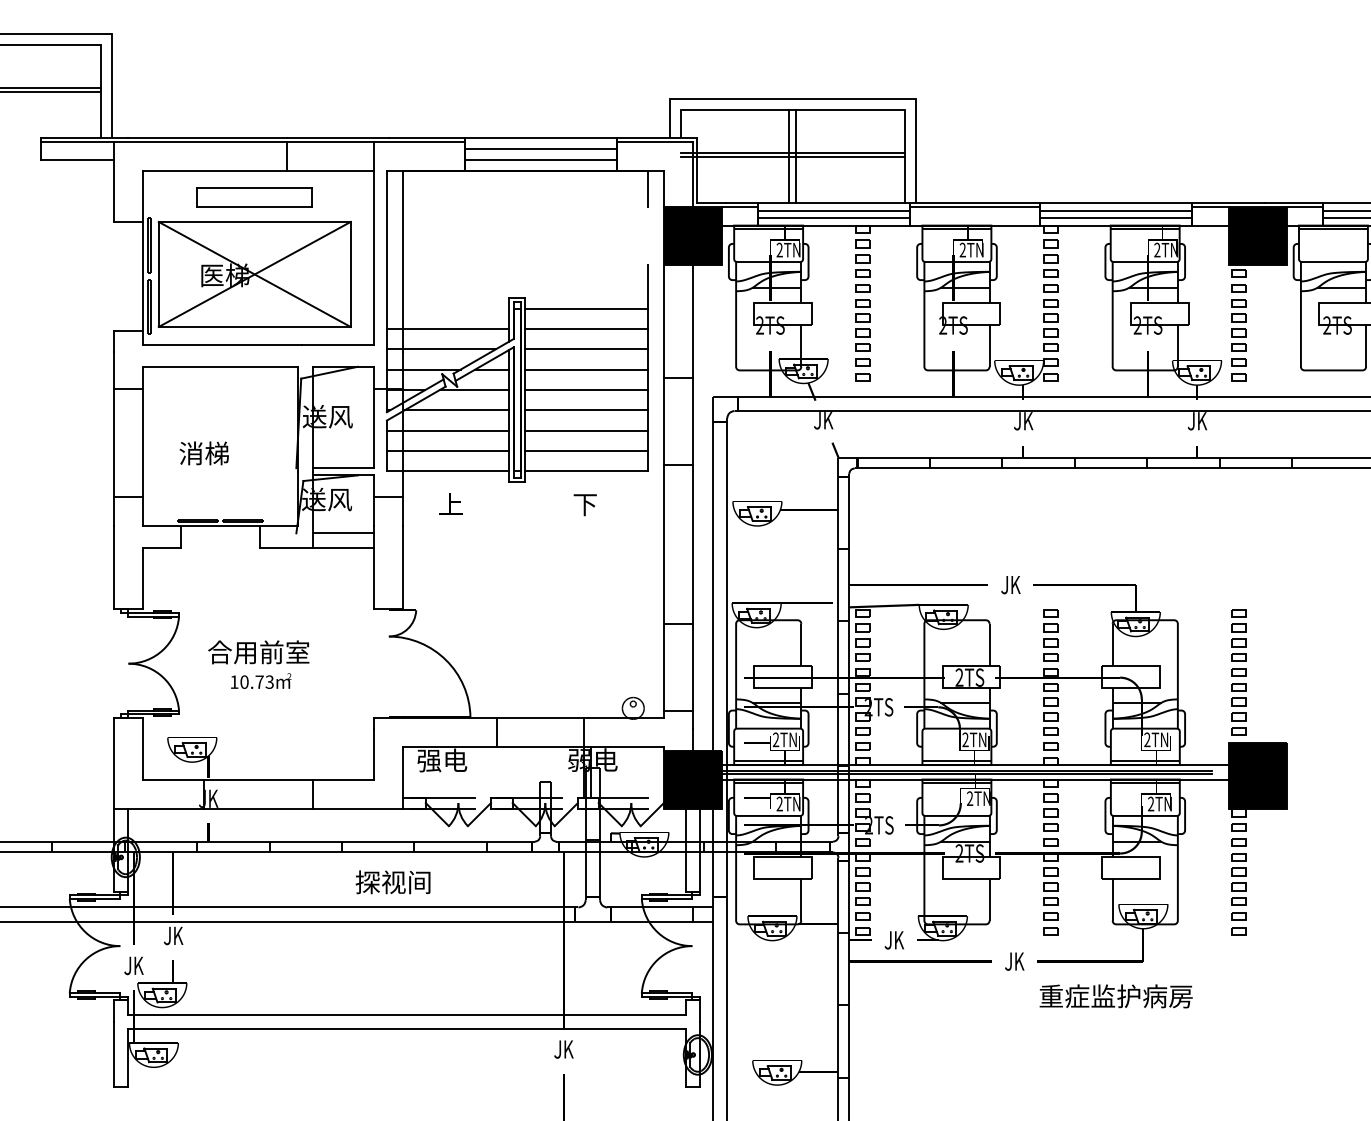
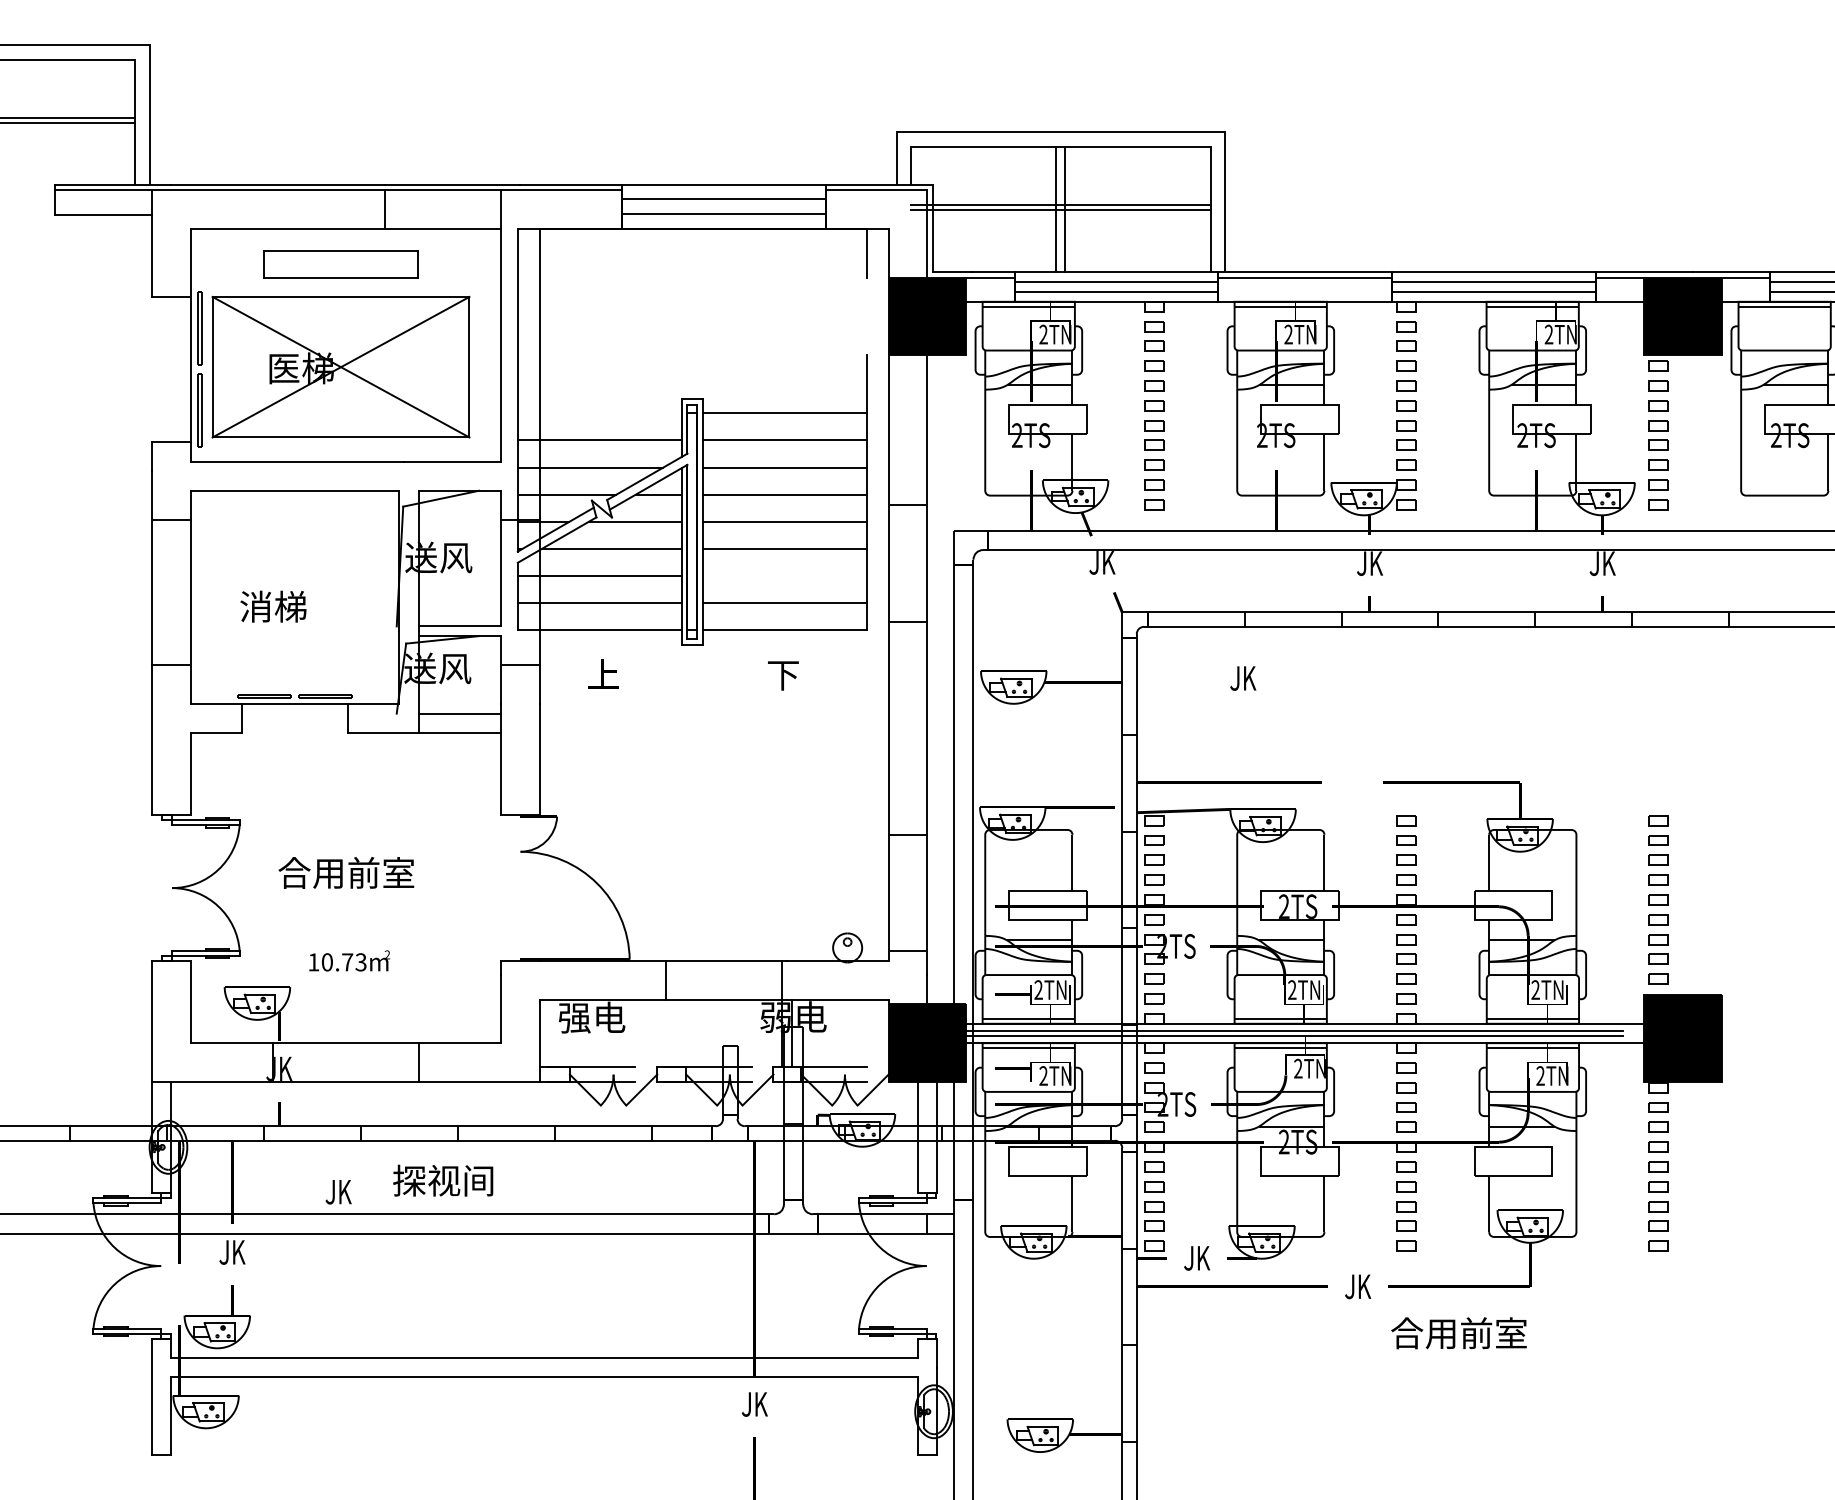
line: (586, 430) -> (785, 576), removed
text: (1010, 585) -> (1242, 679), moved
text: (261, 680) -> (350, 960), moved
text: (392, 882) -> (442, 1180), moved
text: (133, 965) -> (338, 1191), moved
text: (1115, 996) -> (1492, 1333), 重症监护病房 -> 合用前室

